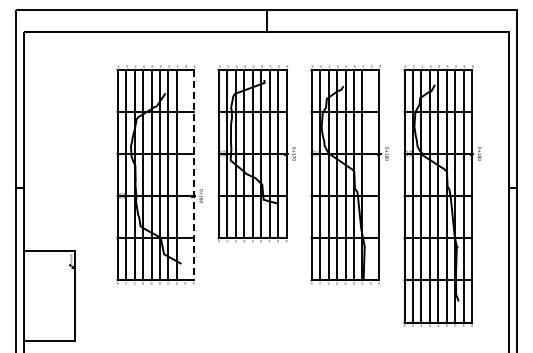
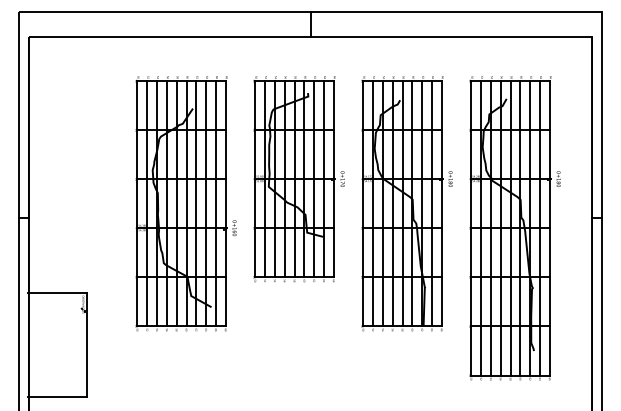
line: (185, 174) -> (216, 203), added
line: (370, 174) -> (431, 203), added
line: (193, 175) -> (225, 204), dashed -> solid

